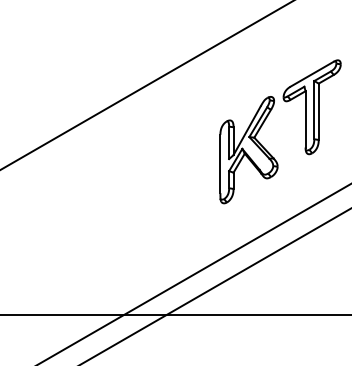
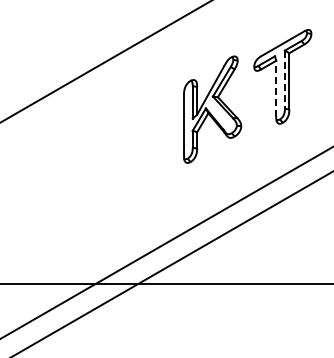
line: (314, 110) -> (285, 80), solid -> dashed
line: (305, 118) -> (276, 88), solid -> dashed
part: (248, 150) -> (212, 110), moved

